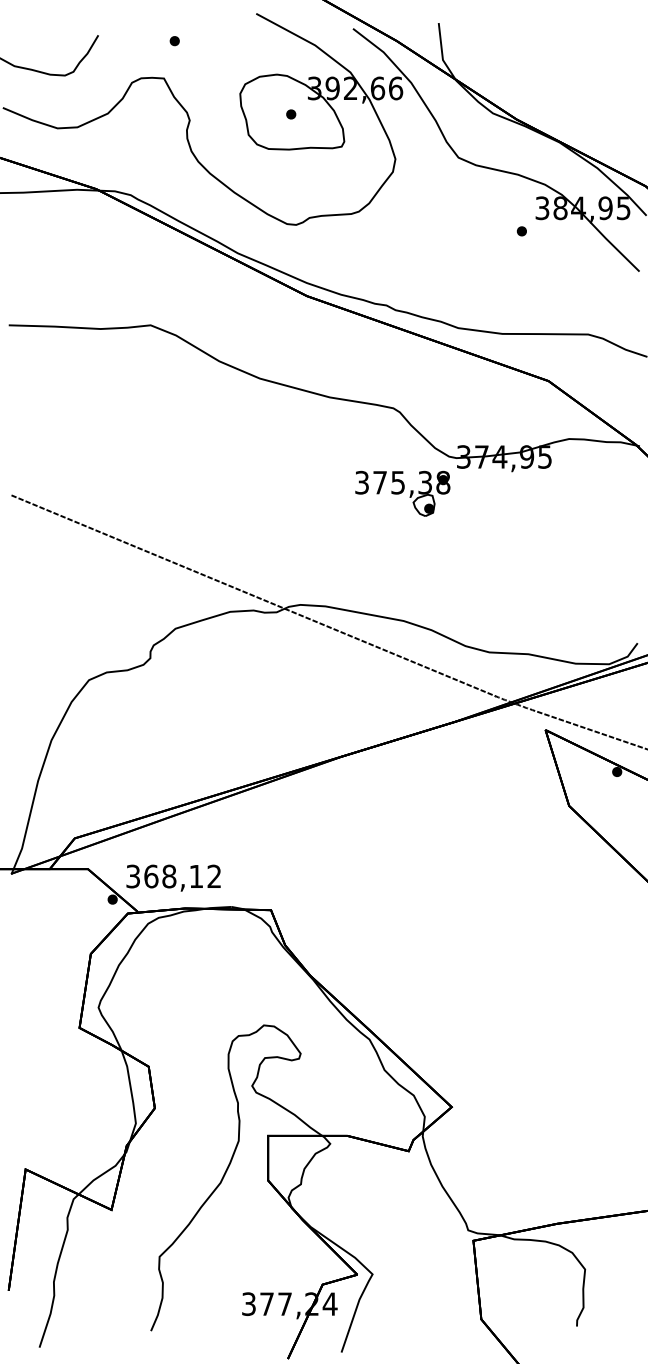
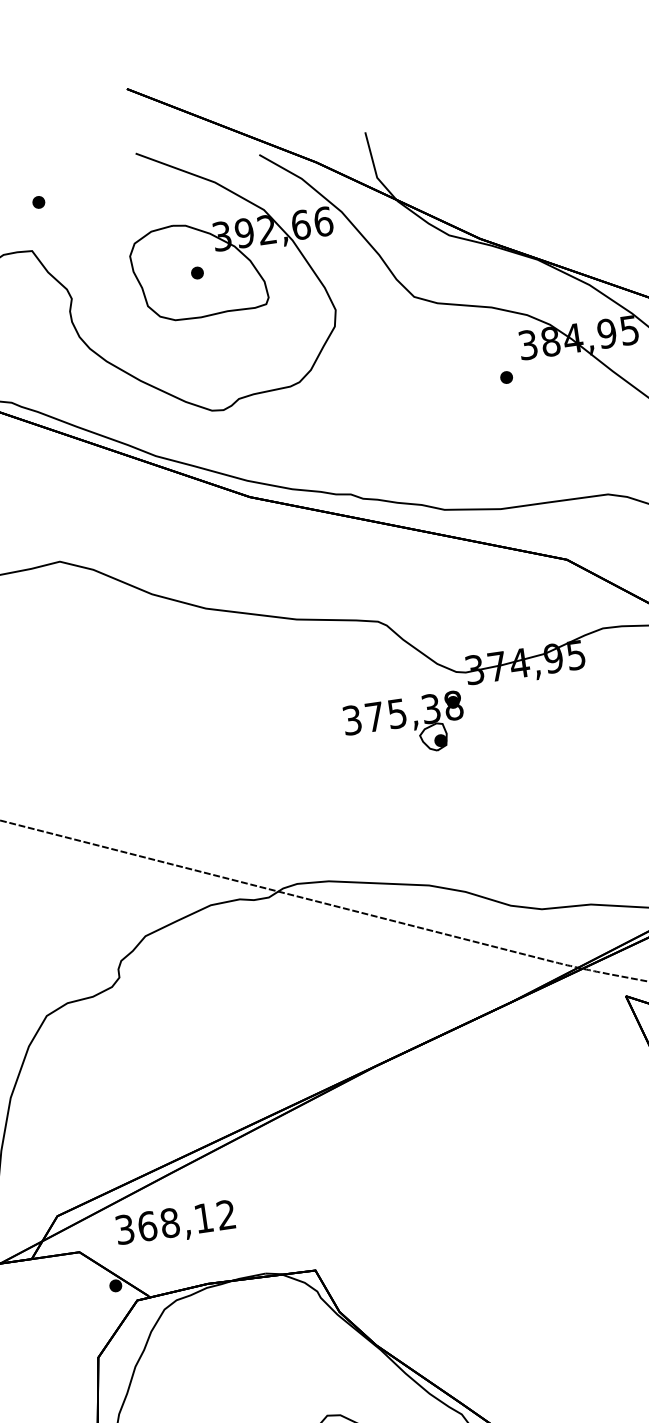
text: (173, 877) -> (175, 1223), moved

